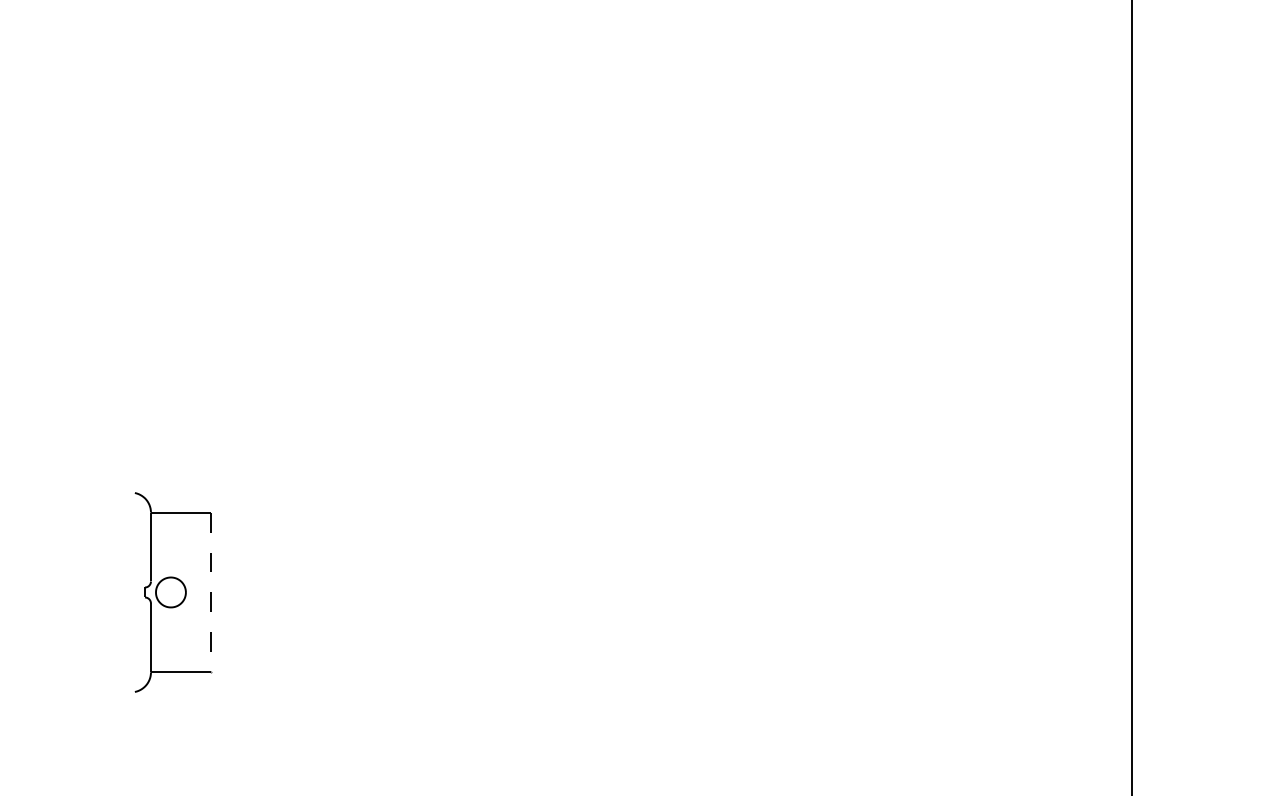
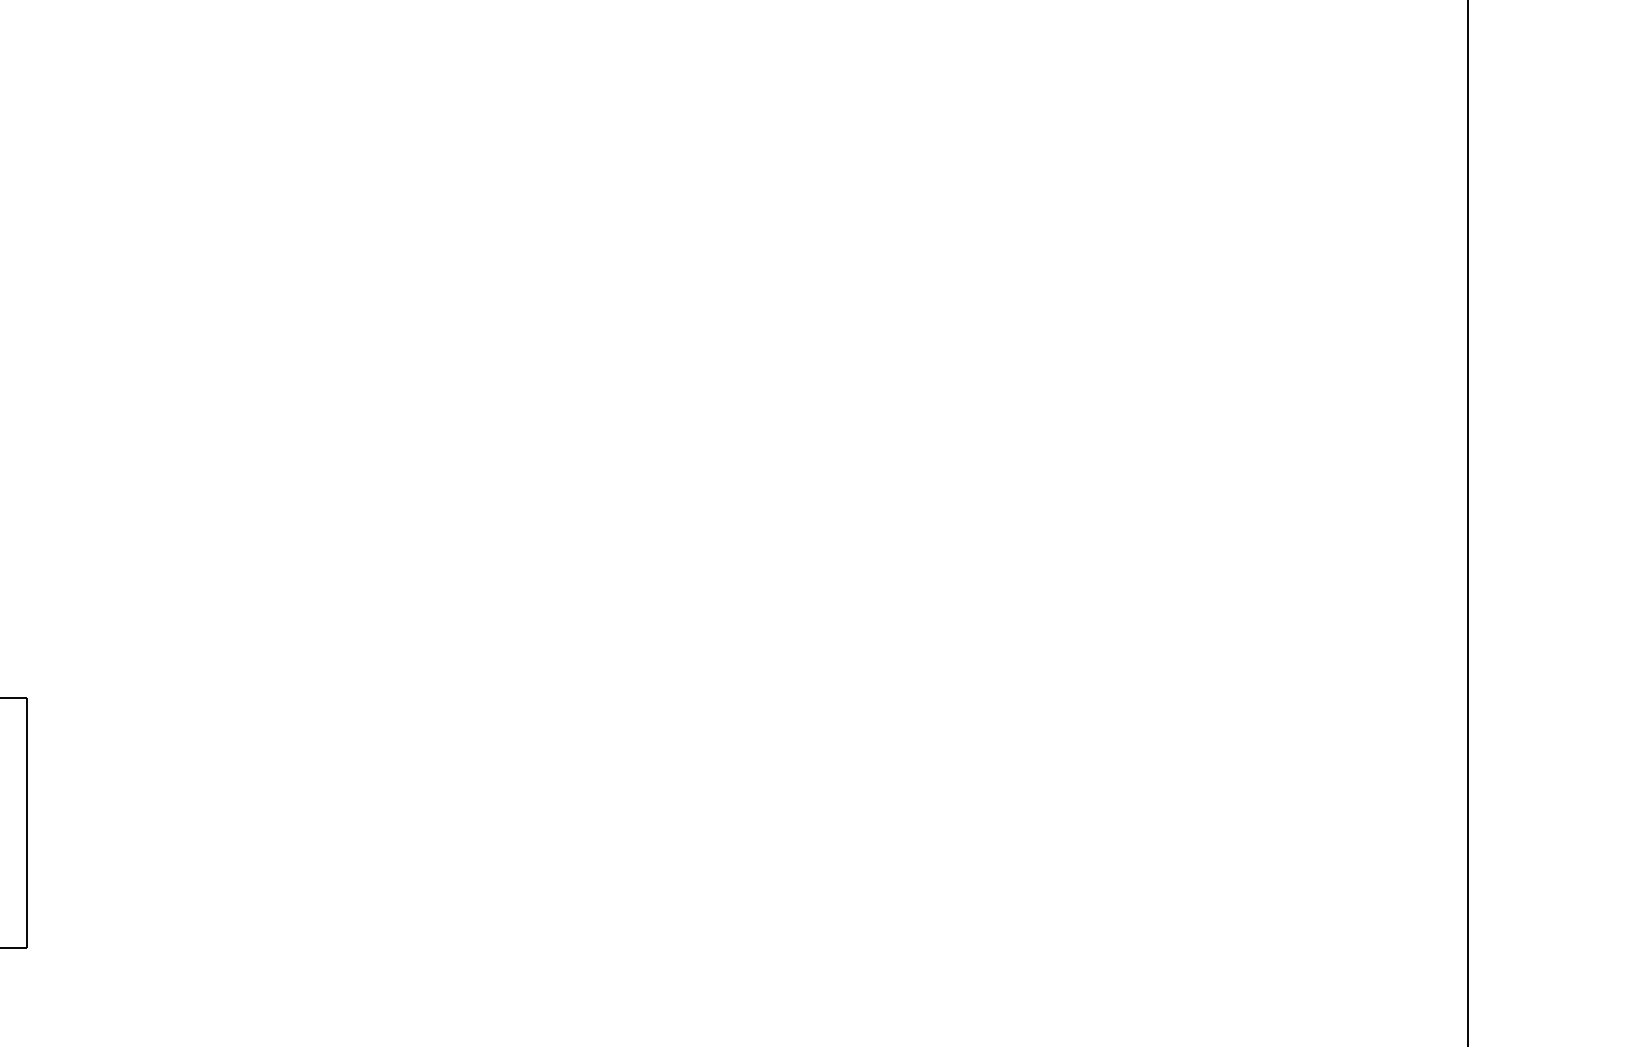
line: (210, 592) -> (26, 823), dashed -> solid

